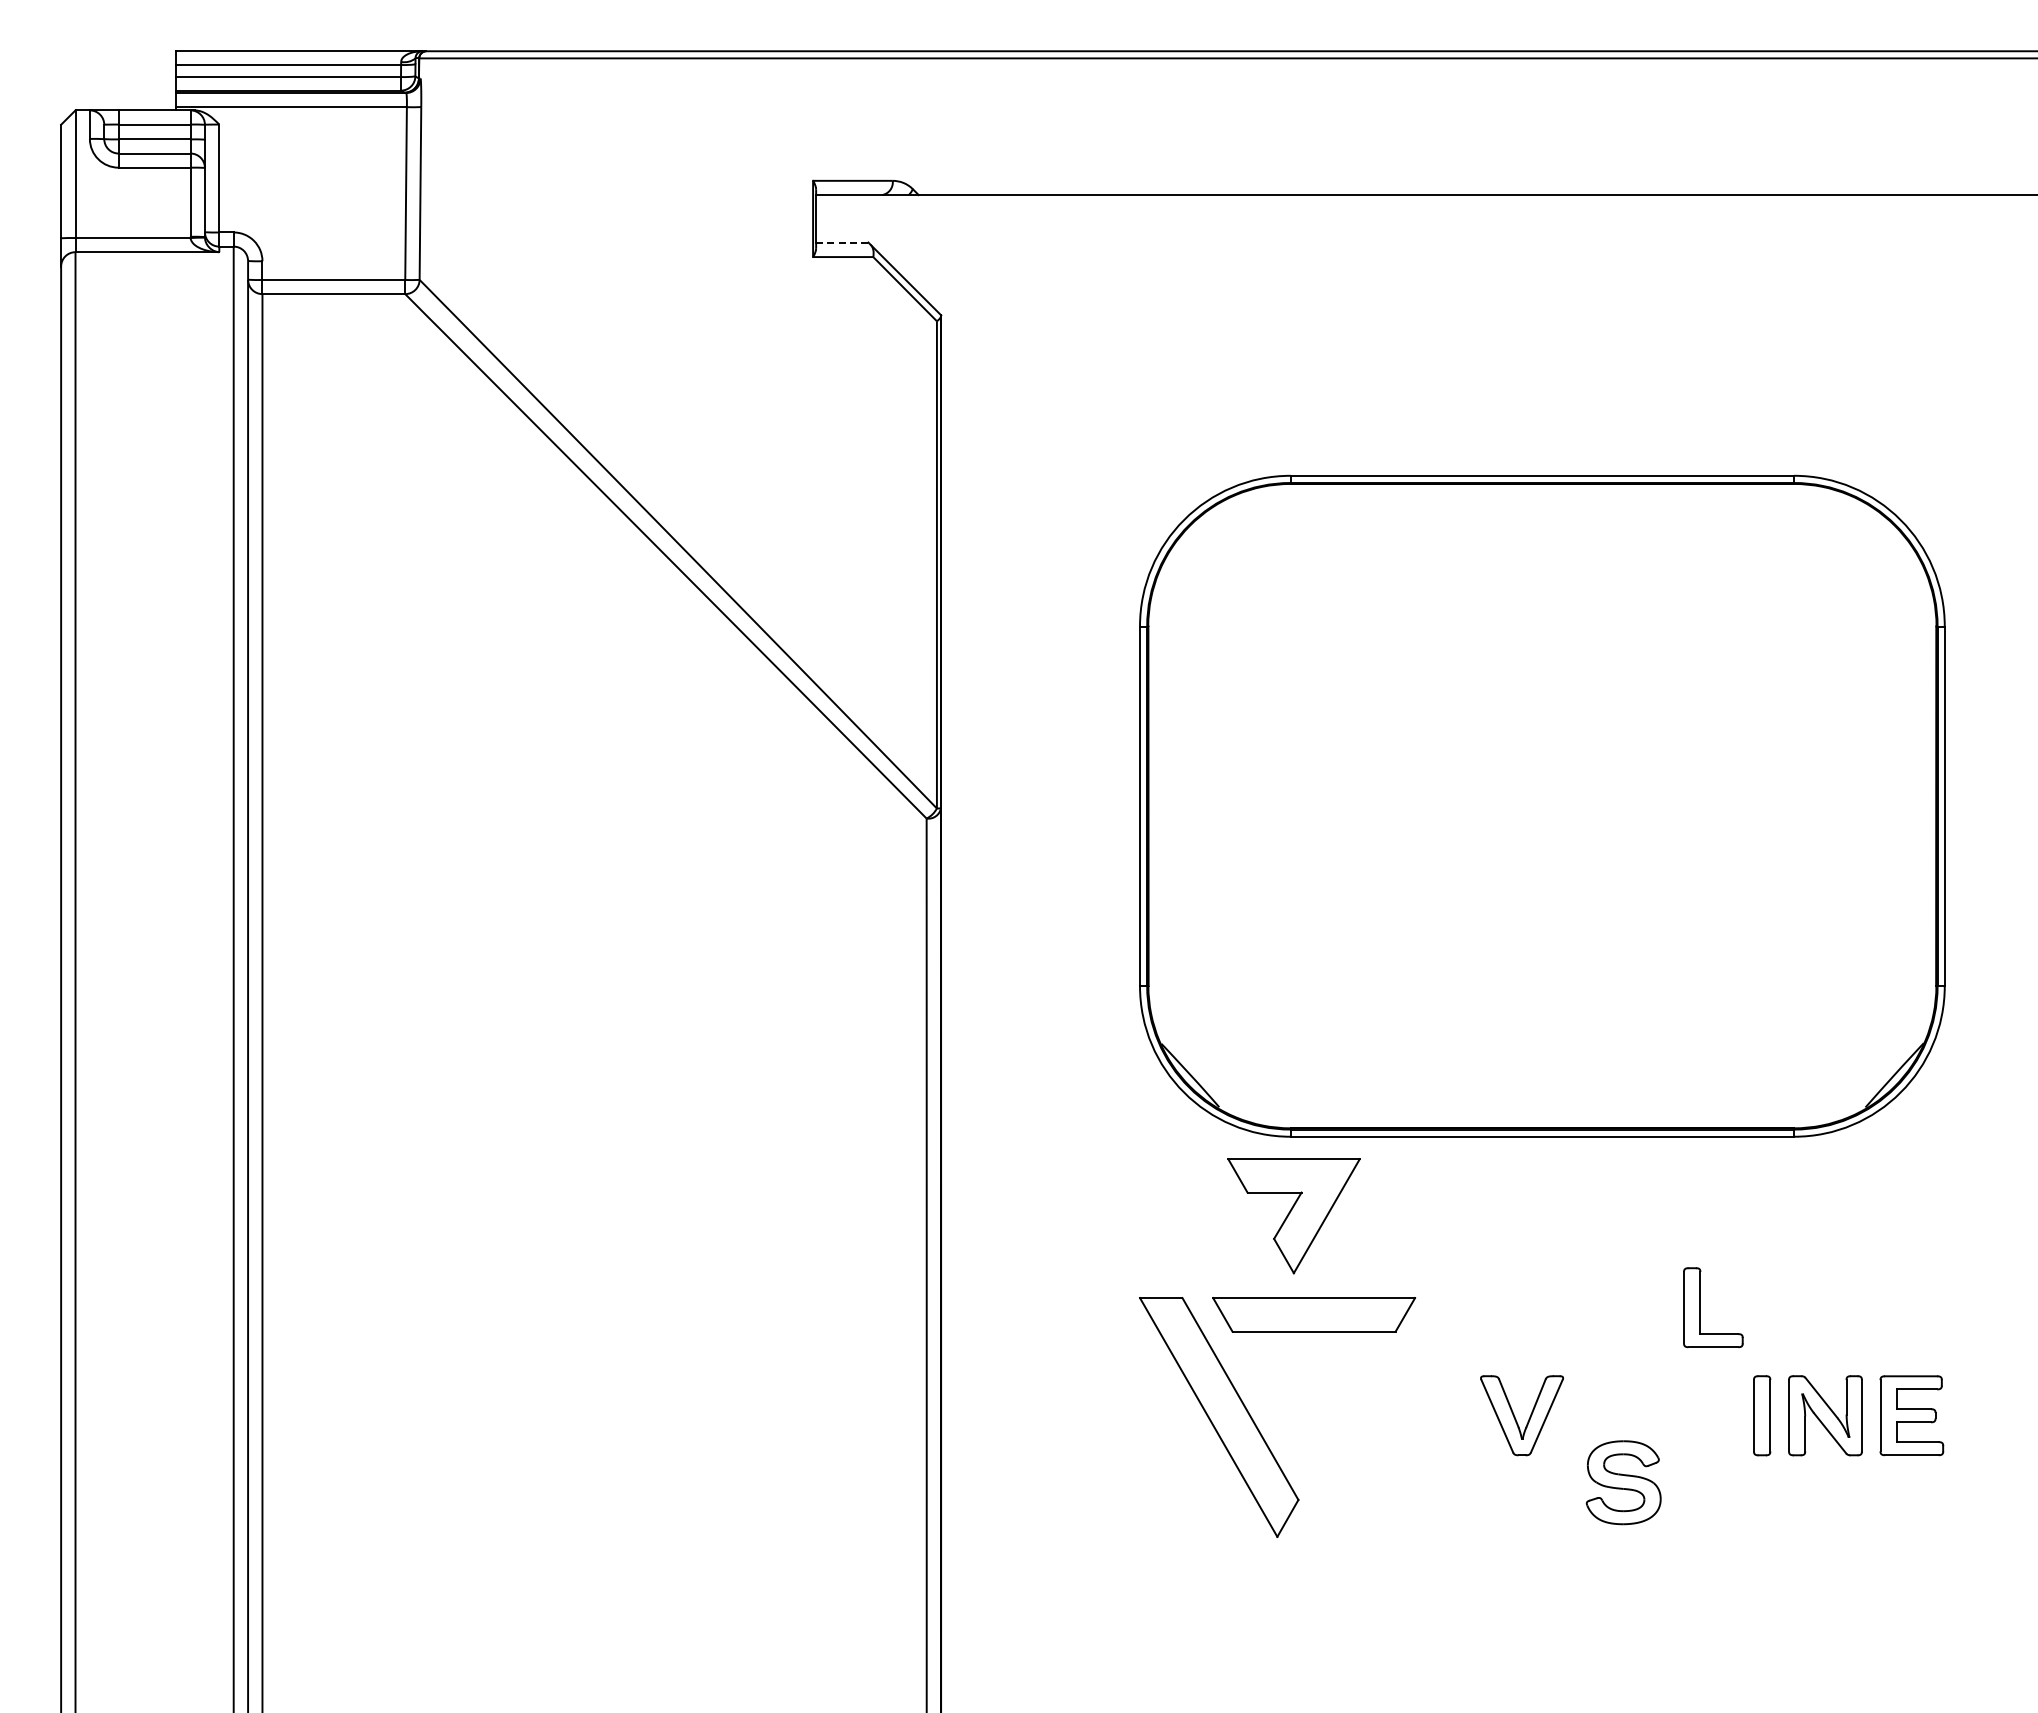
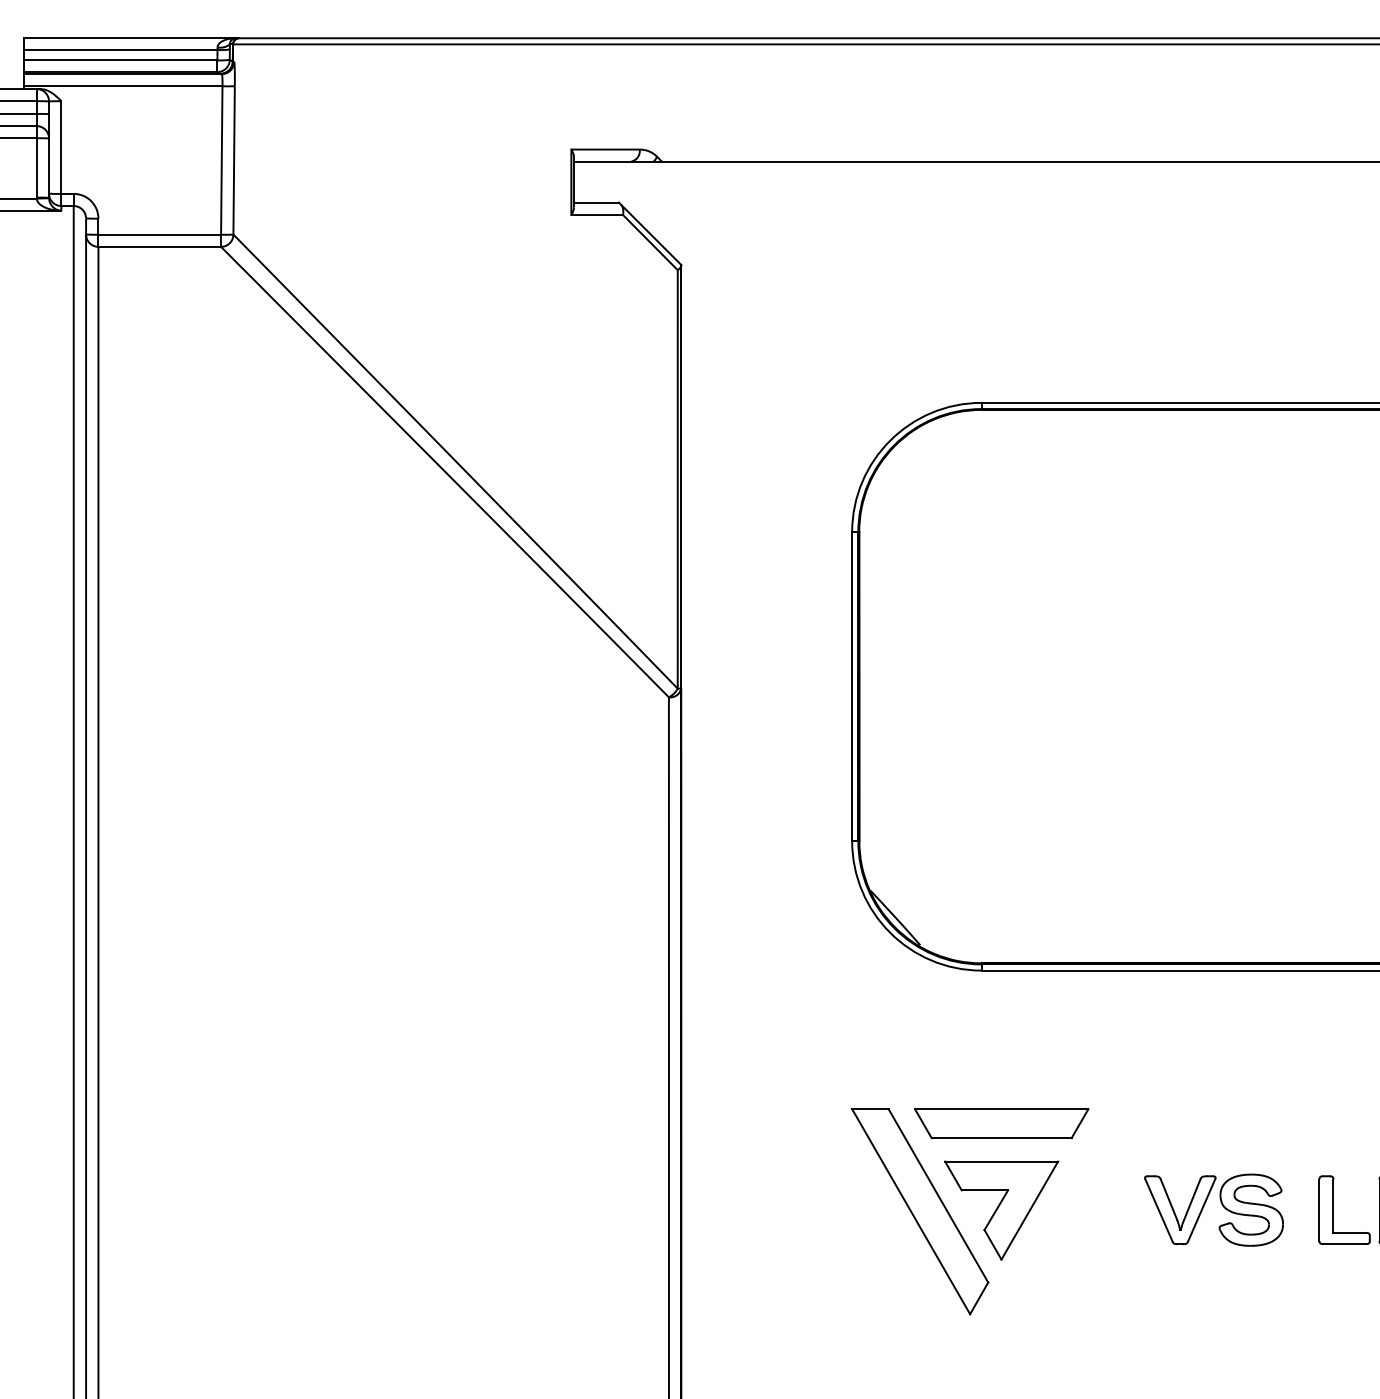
line: (842, 242) -> (596, 202), dashed -> solid
part: (1293, 1216) -> (1001, 1210), moved
part: (1700, 1307) -> (1333, 1210), moved
part: (1623, 1482) -> (1251, 1210), moved

